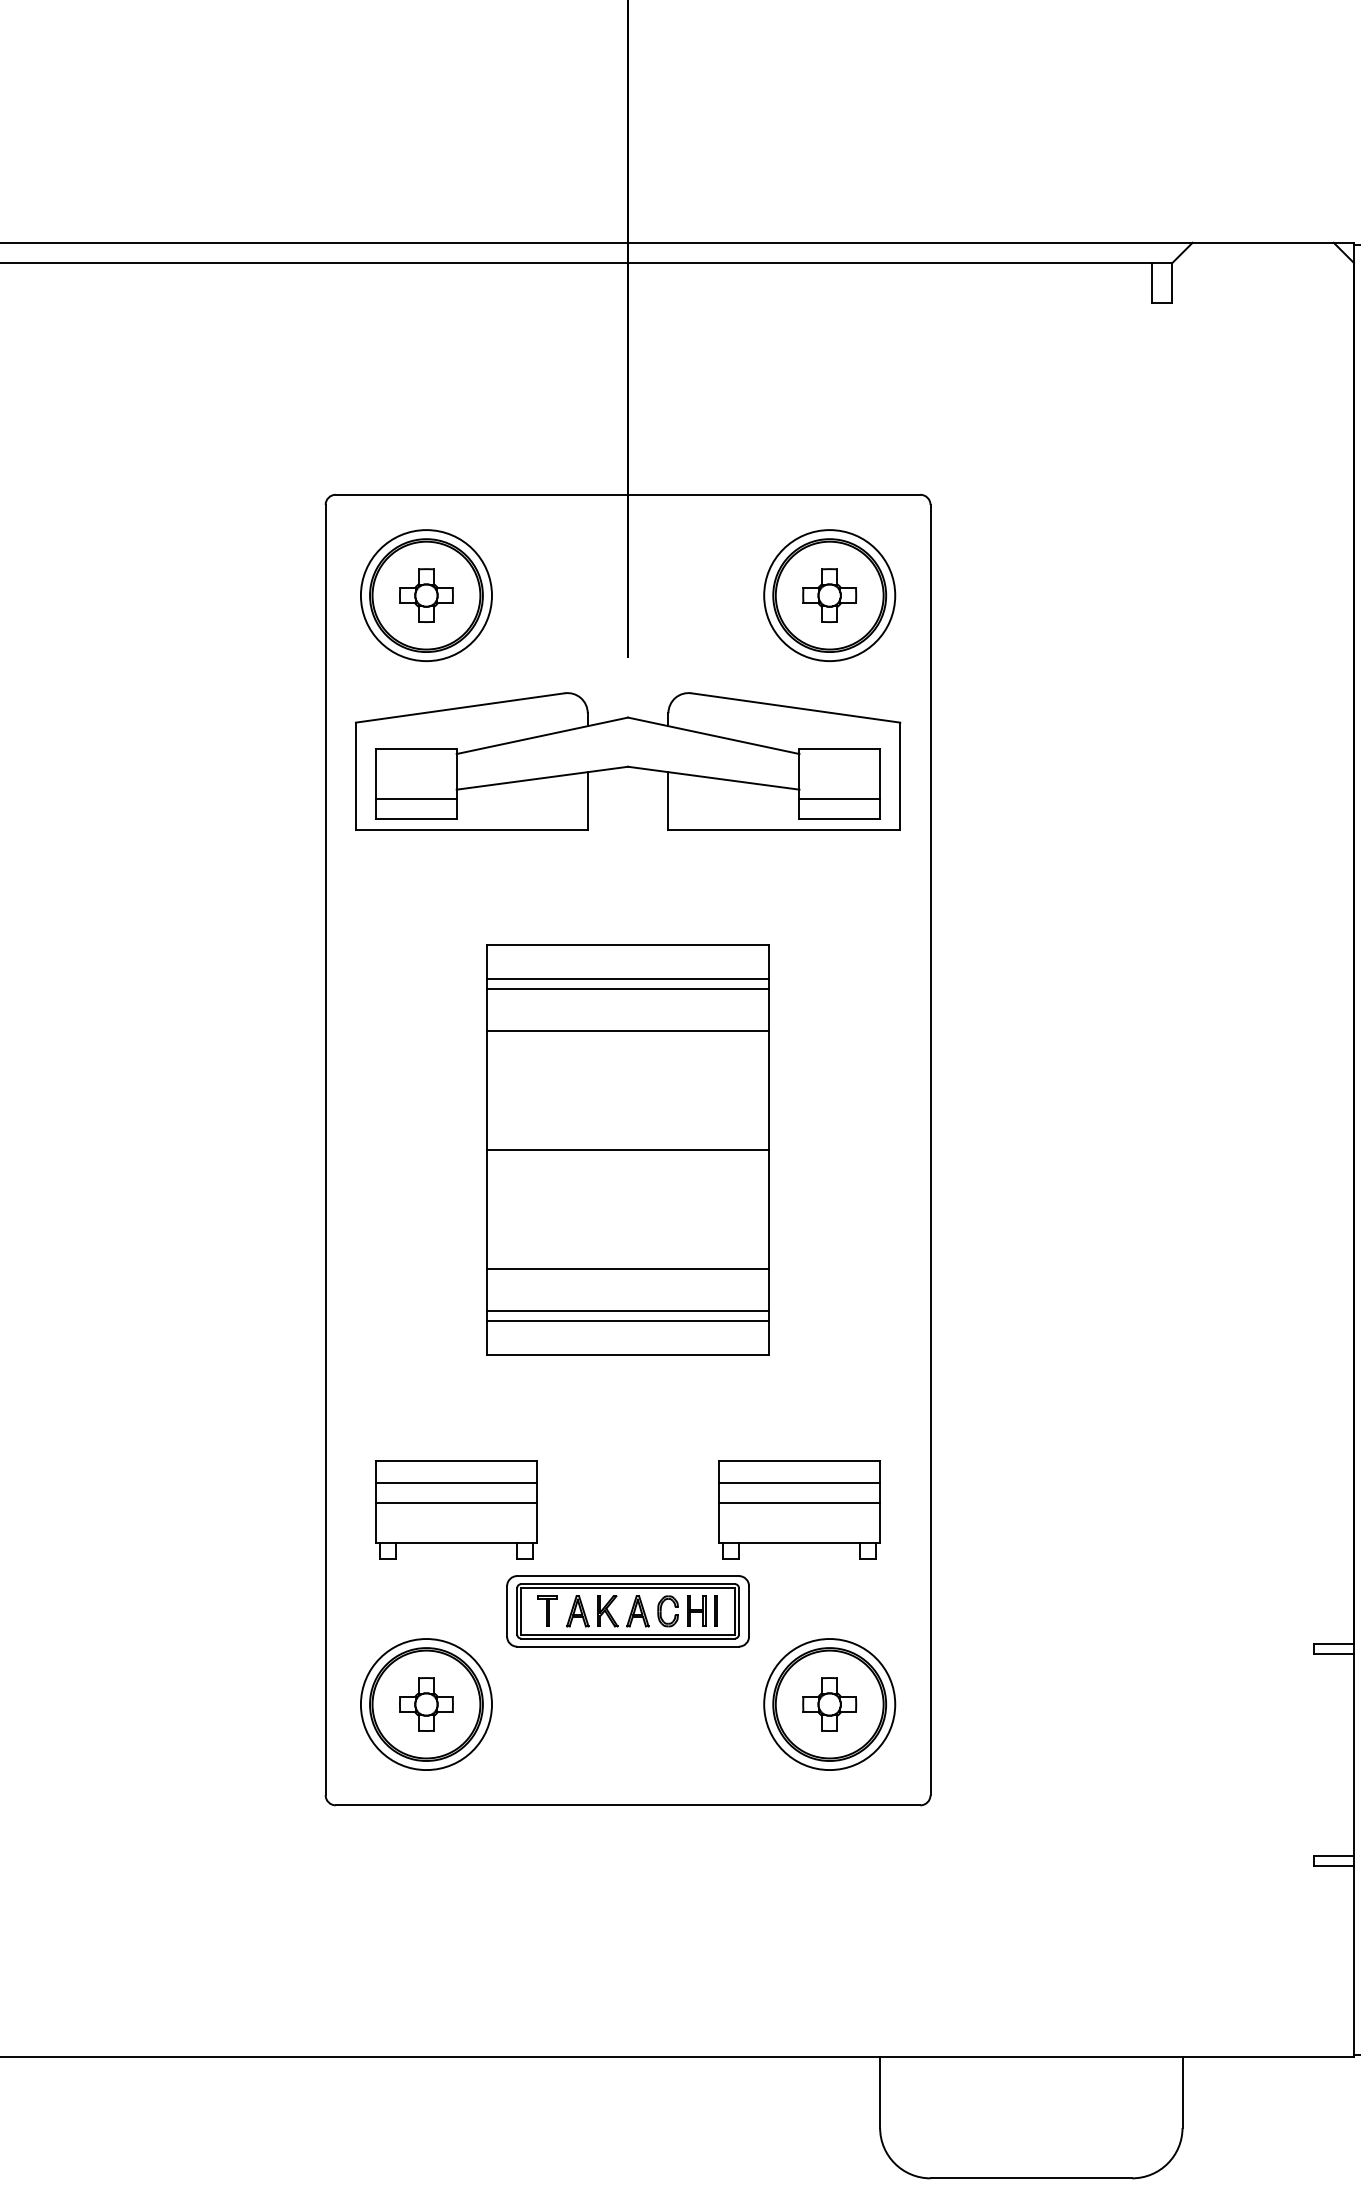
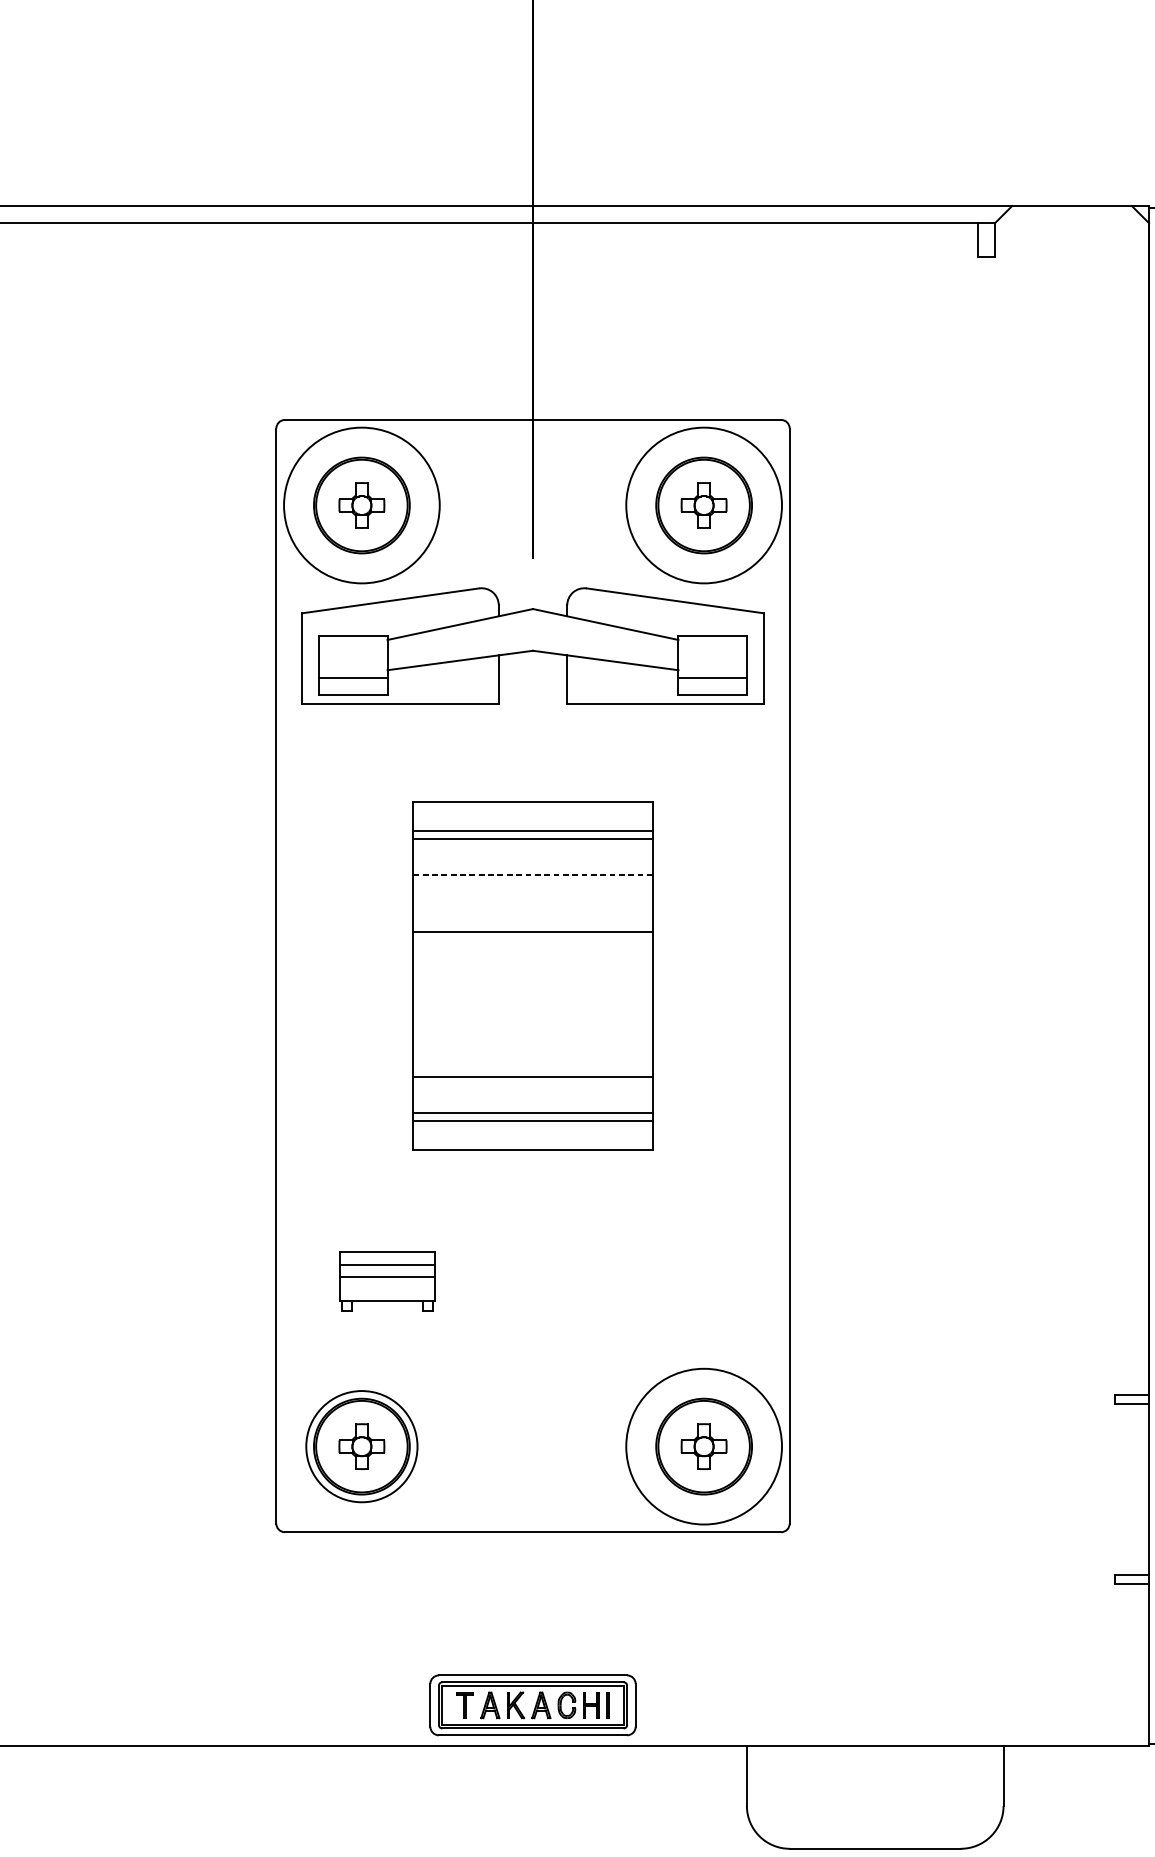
circle: (426, 595) -> (361, 505), size x1.4
circle: (829, 595) -> (703, 505), size x1.4
line: (627, 1031) -> (532, 875), solid -> dashed
line: (627, 1150) -> (532, 932), moved
part: (456, 1509) -> (387, 1281), size x0.7
part: (799, 1509) -> (678, 1281), removed
part: (627, 1611) -> (532, 1705), moved
circle: (829, 1704) -> (703, 1446), size x1.4

